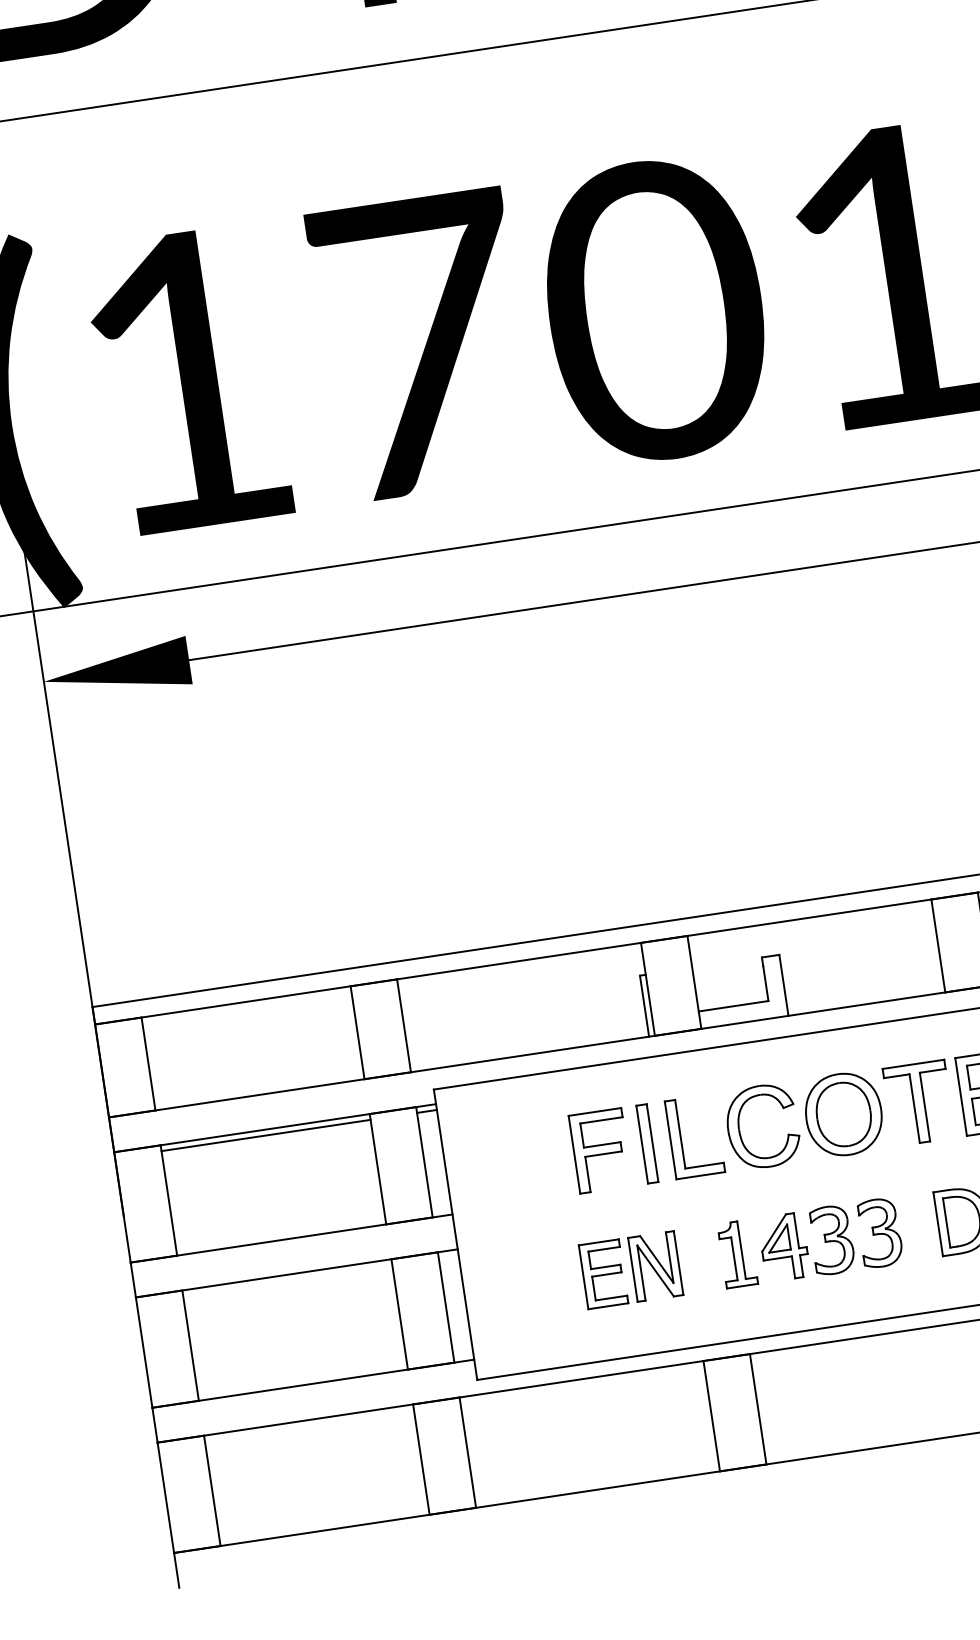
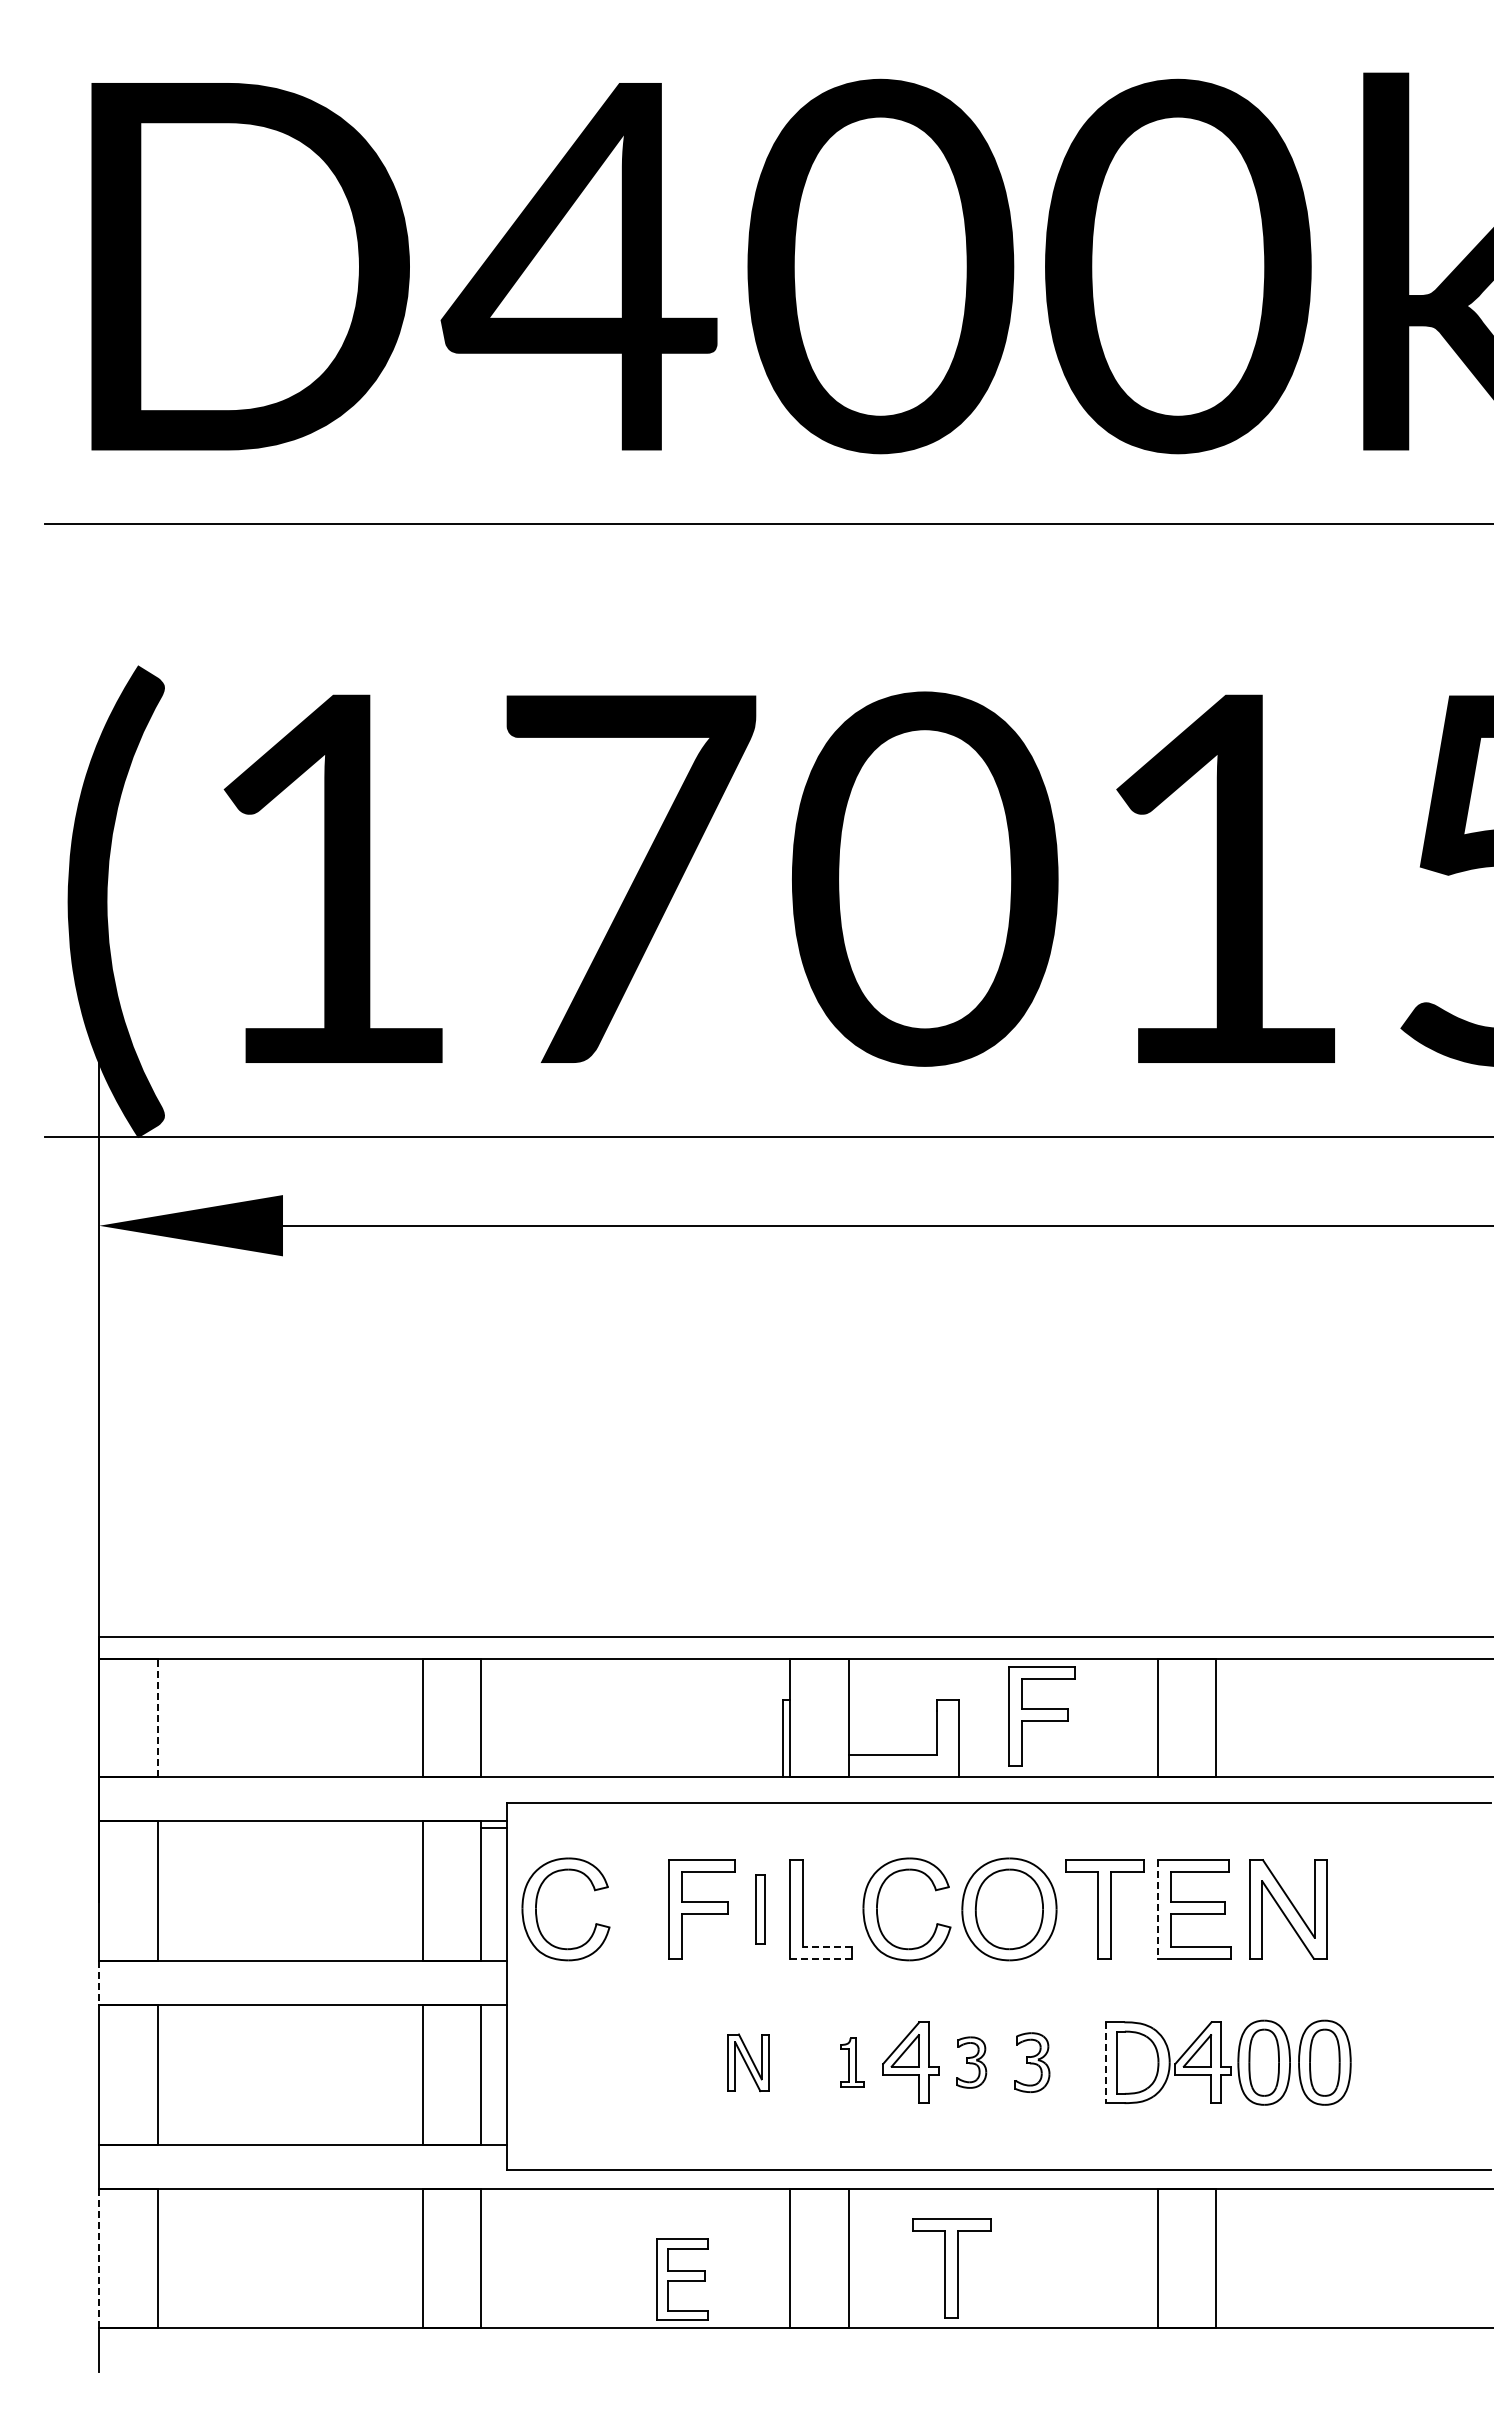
part: (846, 958) -> (1041, 1716), added
line: (148, 1064) -> (158, 1718), solid -> dashed
line: (960, 1097) -> (1157, 1909), solid -> dashed
line: (266, 1135) -> (290, 1828), removed
part: (647, 1144) -> (760, 1909), size x0.7
line: (704, 1165) -> (827, 1946), solid -> dashed
part: (471, 1174) -> (537, 1914), added
line: (701, 1175) -> (821, 1958), solid -> dashed
line: (937, 1224) -> (1105, 2063), solid -> dashed
part: (880, 1232) -> (1032, 2062), size x0.7
part: (831, 1239) -> (971, 2062), size x0.6
part: (737, 1254) -> (852, 2062), size x0.6
part: (655, 1266) -> (748, 2062), size x0.7
part: (603, 1274) -> (682, 2279), moved
line: (133, 1280) -> (99, 1983), solid -> dashed
part: (840, 1405) -> (951, 2268), added
line: (166, 1497) -> (99, 2258), solid -> dashed

